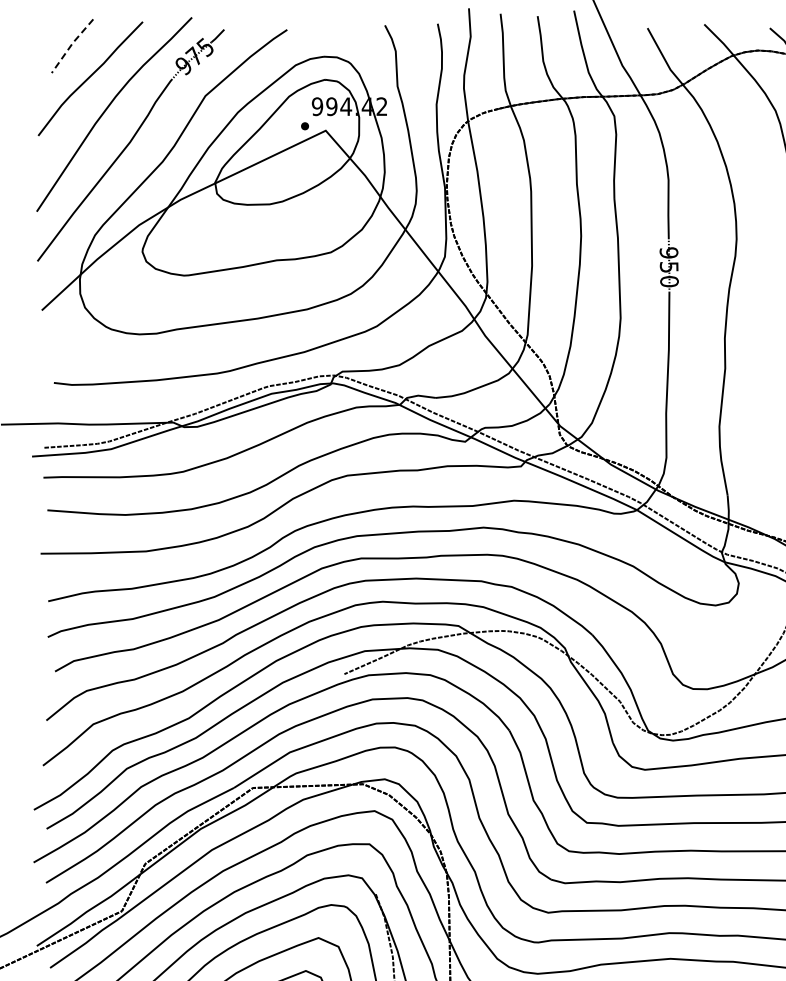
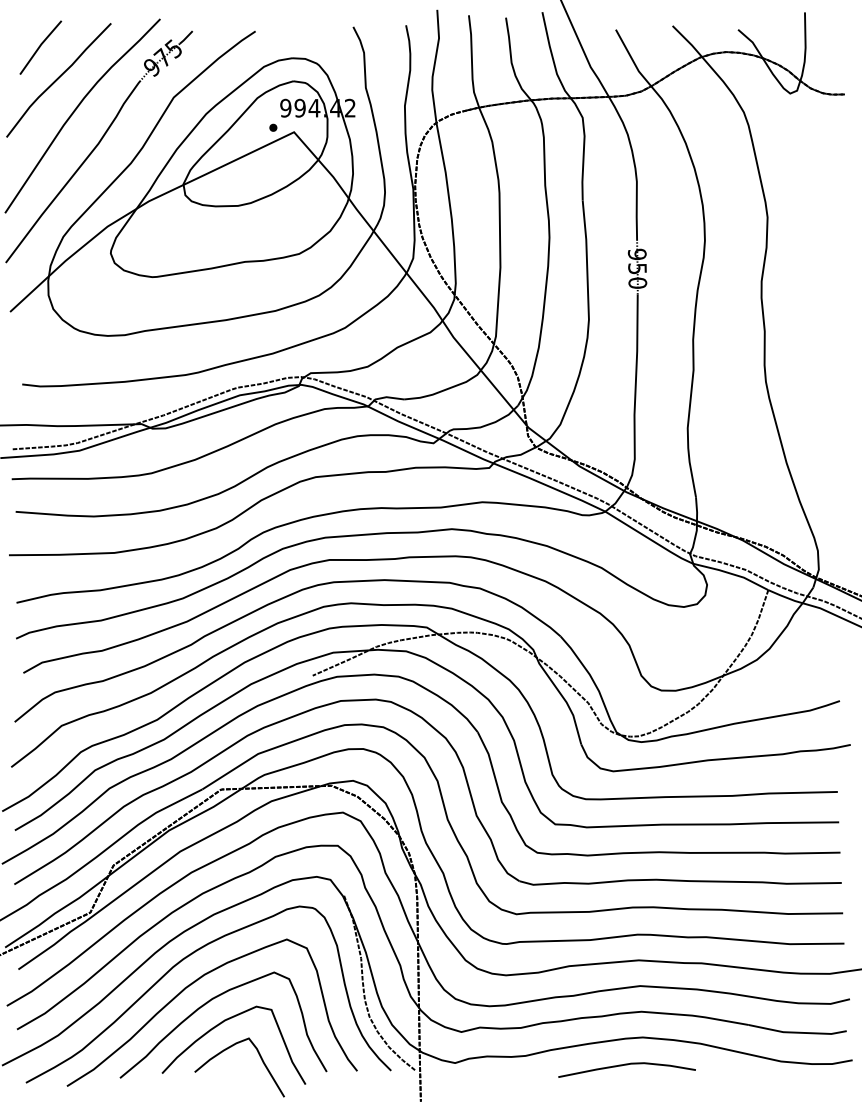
line: (71, 44) -> (39, 46), dashed -> solid

